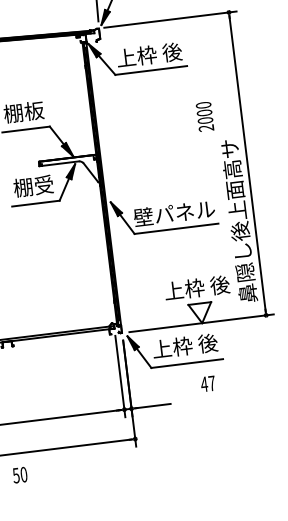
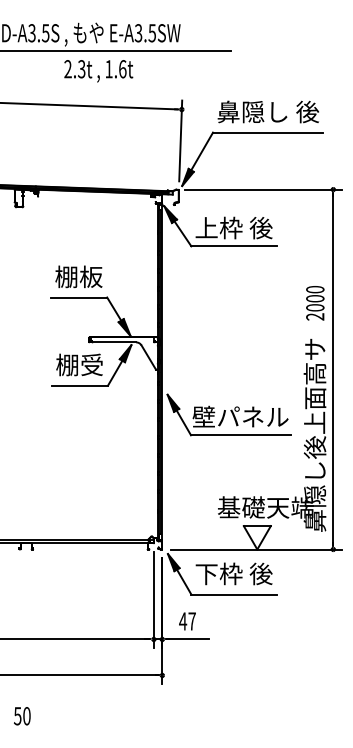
text: (205, 116) -> (315, 303), moved
text: (204, 287) -> (265, 507), 上枠 後 -> 基礎天端
text: (162, 349) -> (206, 574), 上枠 後 -> 下枠 後
text: (208, 384) -> (187, 621), moved
text: (20, 475) -> (22, 716), moved

